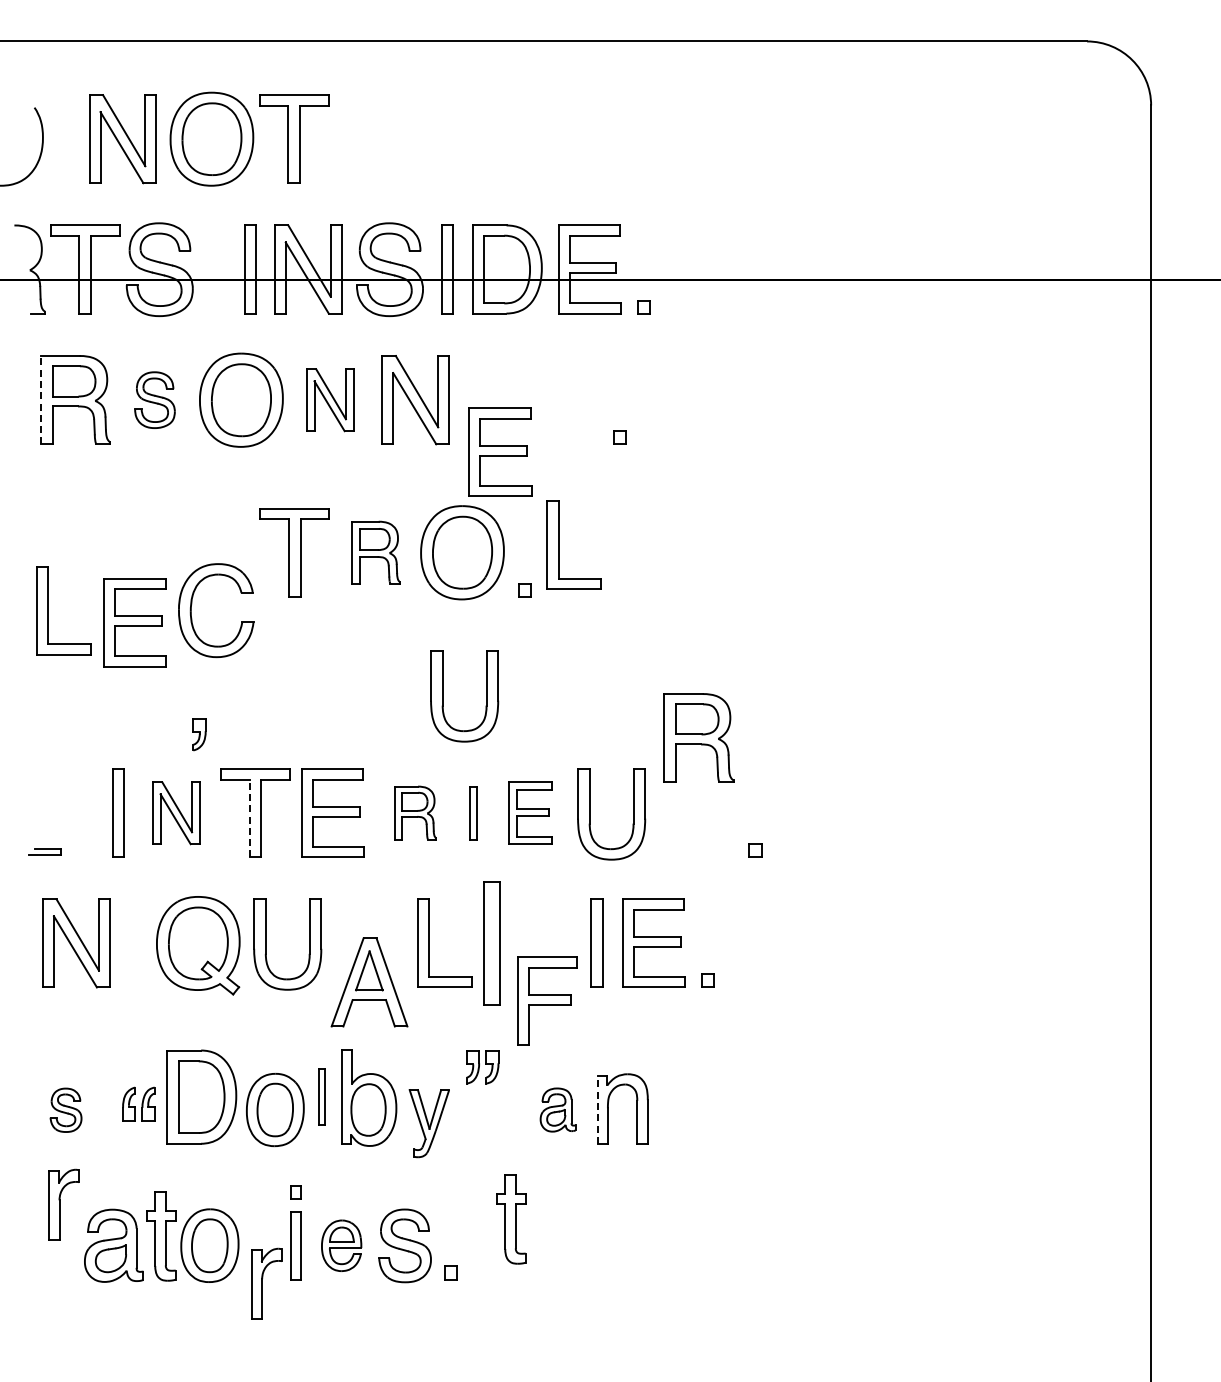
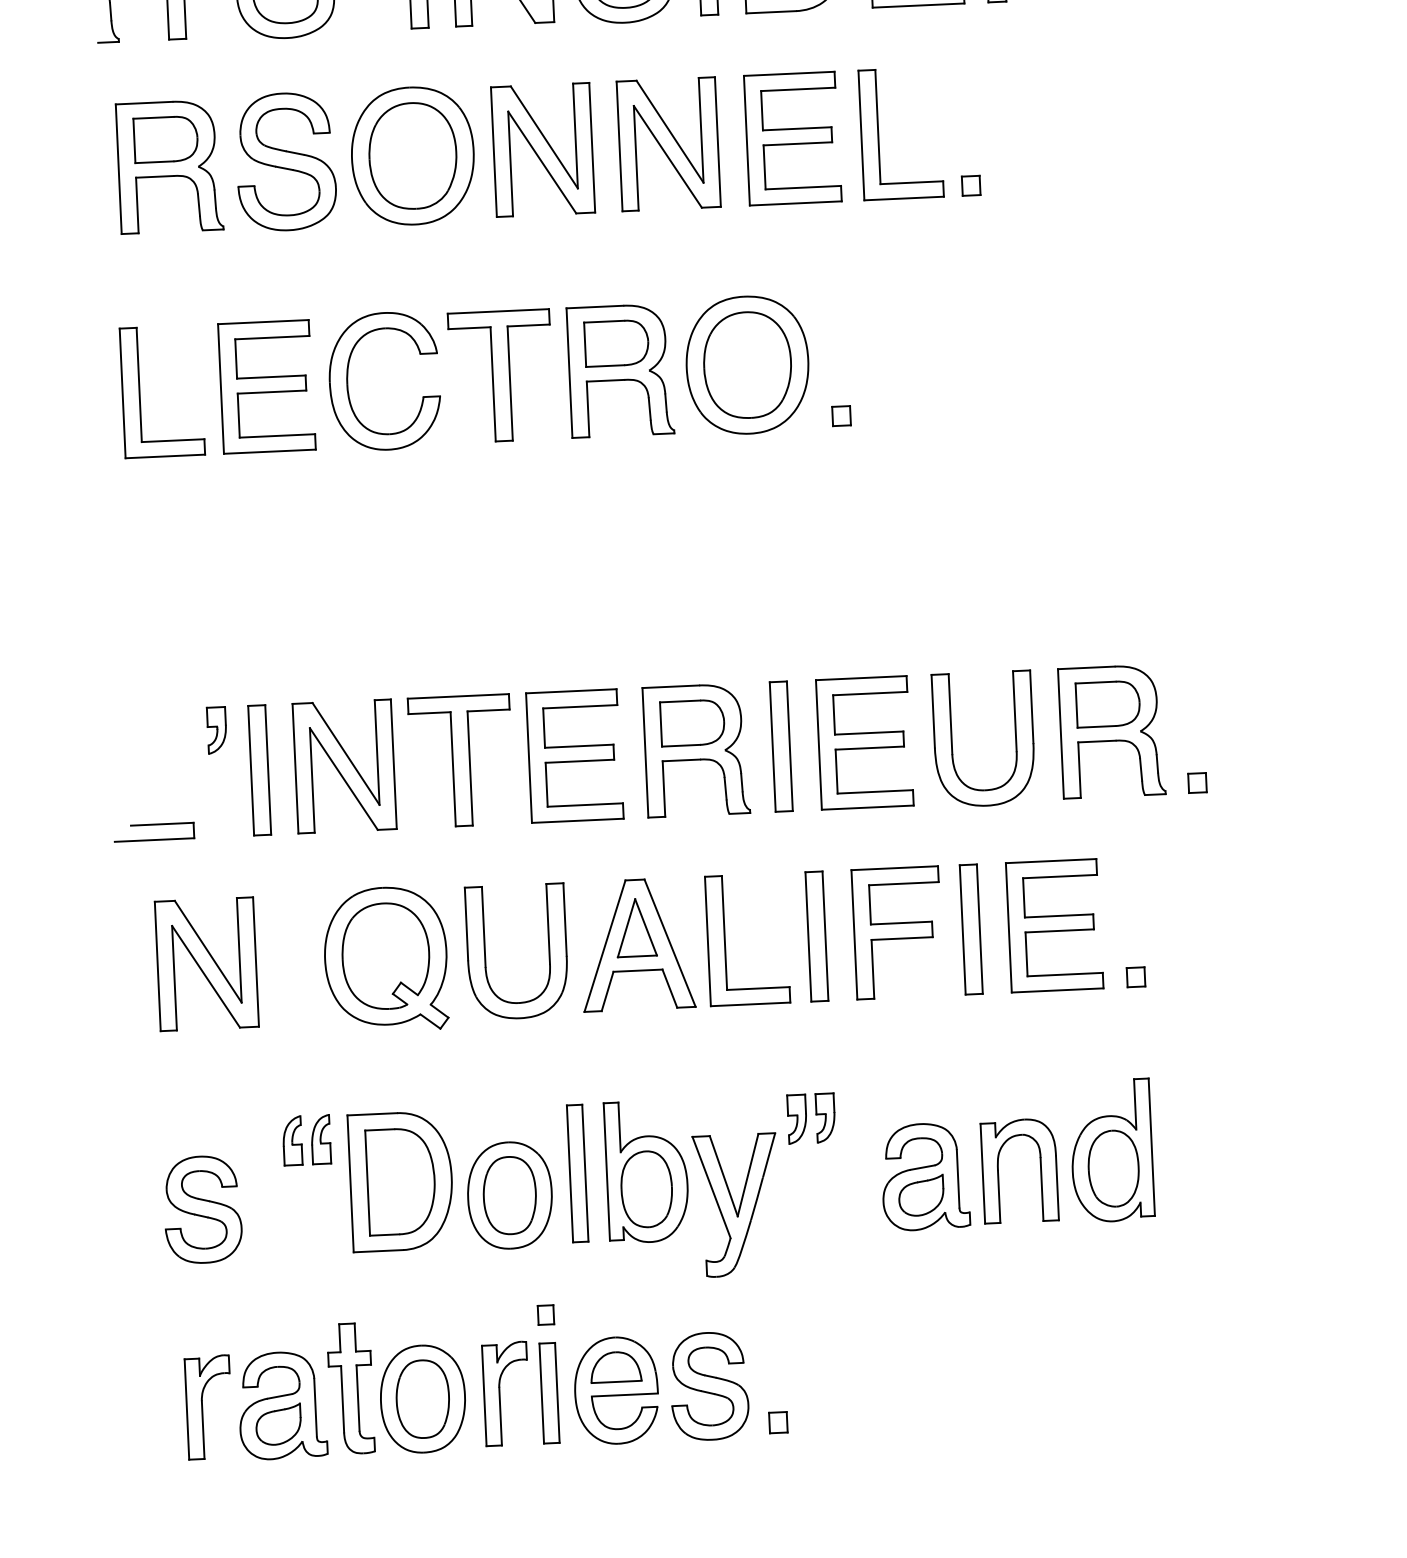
line: (41, 399) -> (119, 168), dashed -> solid
part: (154, 399) -> (285, 160), size x1.67
part: (330, 400) -> (543, 150), size x1.43
part: (500, 451) -> (793, 137), moved
part: (559, 544) -> (879, 133), moved
part: (375, 552) -> (619, 370), size x1.43
part: (192, 604) -> (349, 374), moved
part: (48, 610) -> (139, 392), moved
part: (134, 622) -> (266, 386), moved
part: (443, 696) -> (729, 577), removed
part: (199, 734) -> (216, 730), moved
part: (698, 737) -> (1111, 730), moved
part: (415, 812) -> (695, 749), size x1.67
part: (473, 812) -> (780, 745), size x1.67
part: (530, 812) -> (864, 741), size x1.43
part: (176, 813) -> (345, 766), size x1.43
line: (249, 818) -> (452, 769), dashed -> solid
part: (44, 851) -> (153, 831), size x1.67
part: (491, 942) -> (816, 935), size x0.71
part: (369, 982) -> (637, 944), moved
part: (547, 1000) -> (898, 931), moved
part: (321, 1097) -> (576, 1174), size x1.67
part: (685, 1098) -> (1111, 1151), added
part: (138, 1103) -> (306, 1139), moved
part: (557, 1109) -> (924, 1175), size x1.67
line: (597, 1109) -> (982, 1173), dashed -> solid
part: (65, 1110) -> (202, 1210), size x1.67
part: (429, 1123) -> (737, 1205), size x1.43
part: (63, 1204) -> (207, 1407), moved
part: (511, 1219) -> (863, 1340), removed
part: (341, 1245) -> (616, 1390), size x1.43
part: (266, 1283) -> (505, 1393), moved

